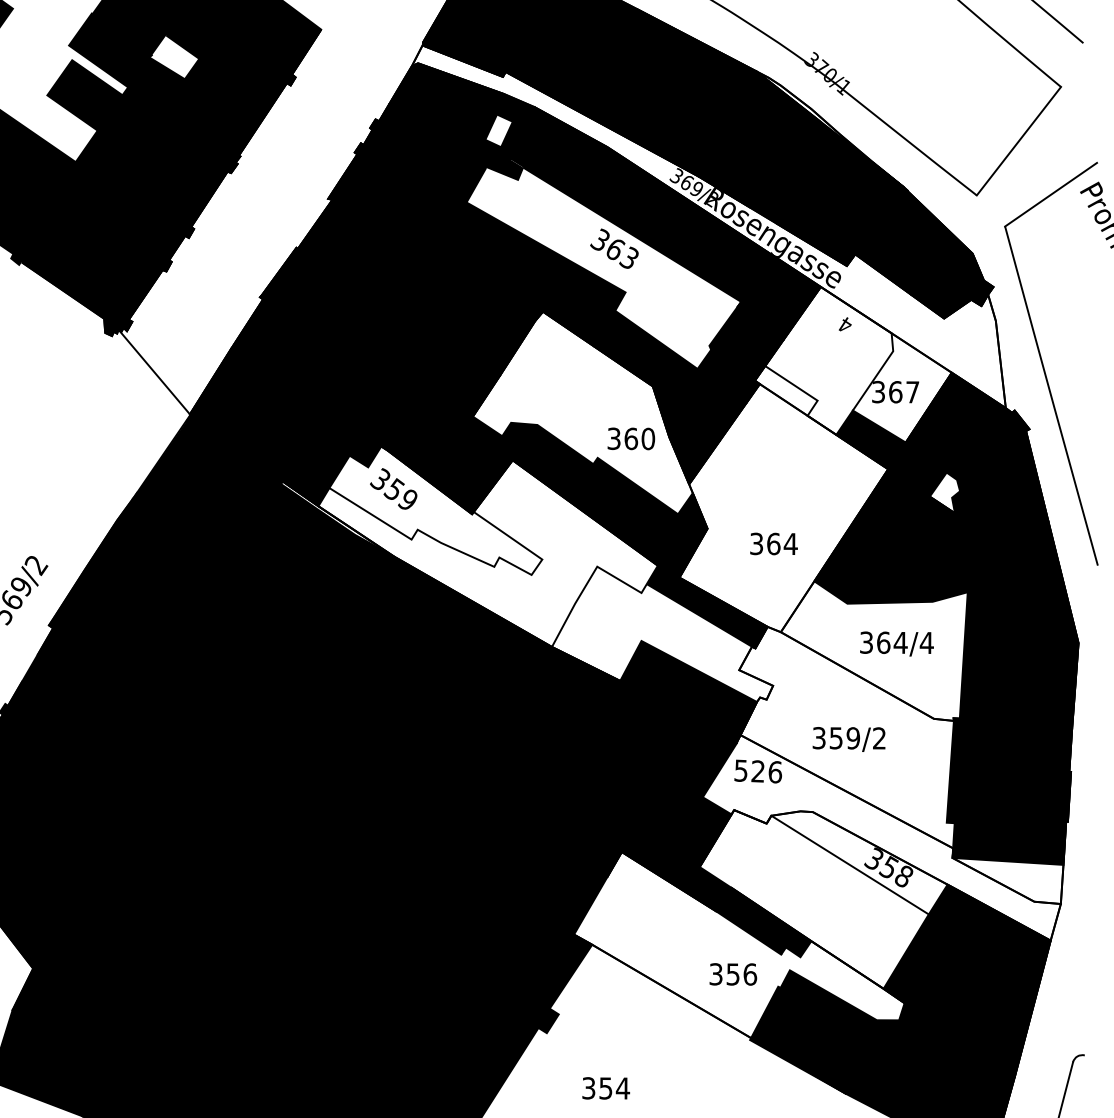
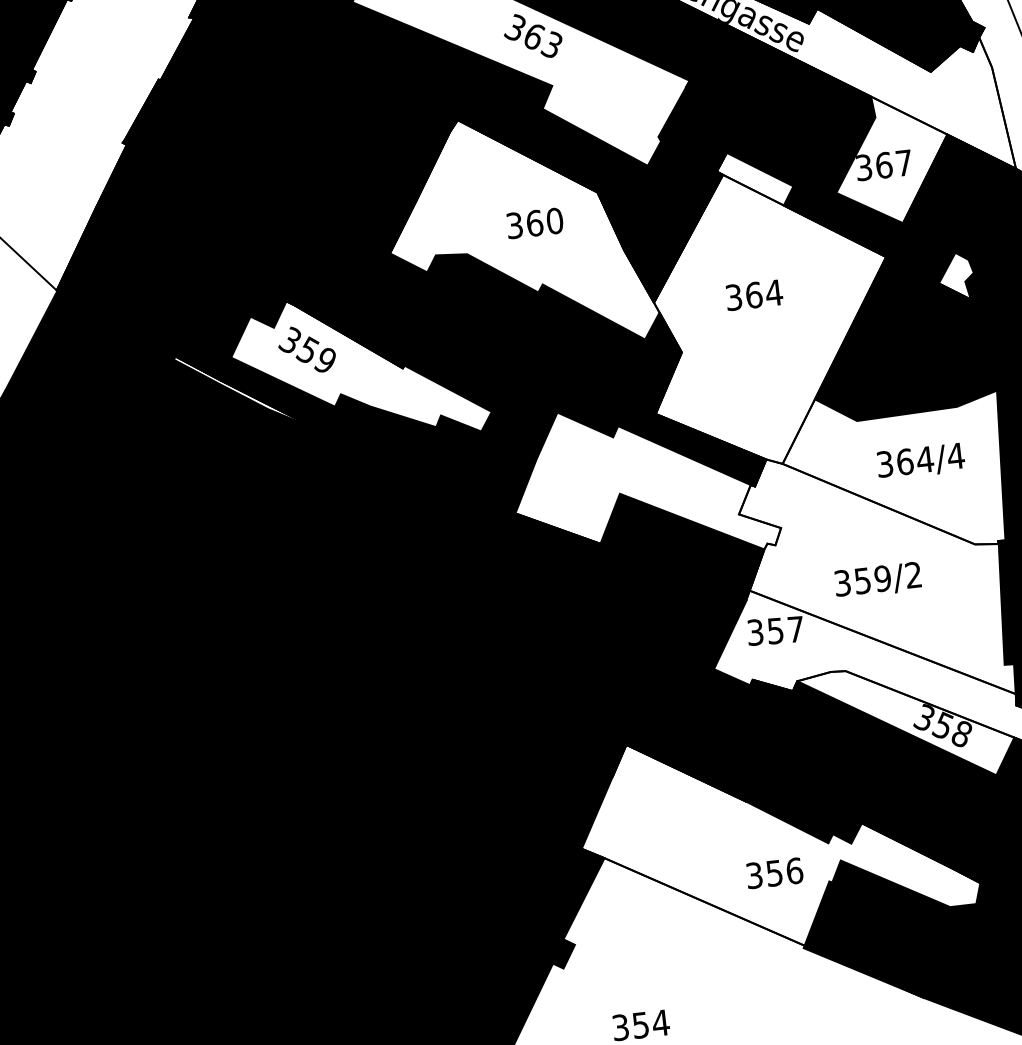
fill: (829, 360) -> (801, 137), added
text: (631, 438) -> (535, 222), moved
text: (773, 543) -> (753, 294), moved
fill: (487, 553) -> (426, 412), added
text: (758, 771) -> (775, 630), 526 -> 357
fill: (813, 899) -> (858, 773), added

